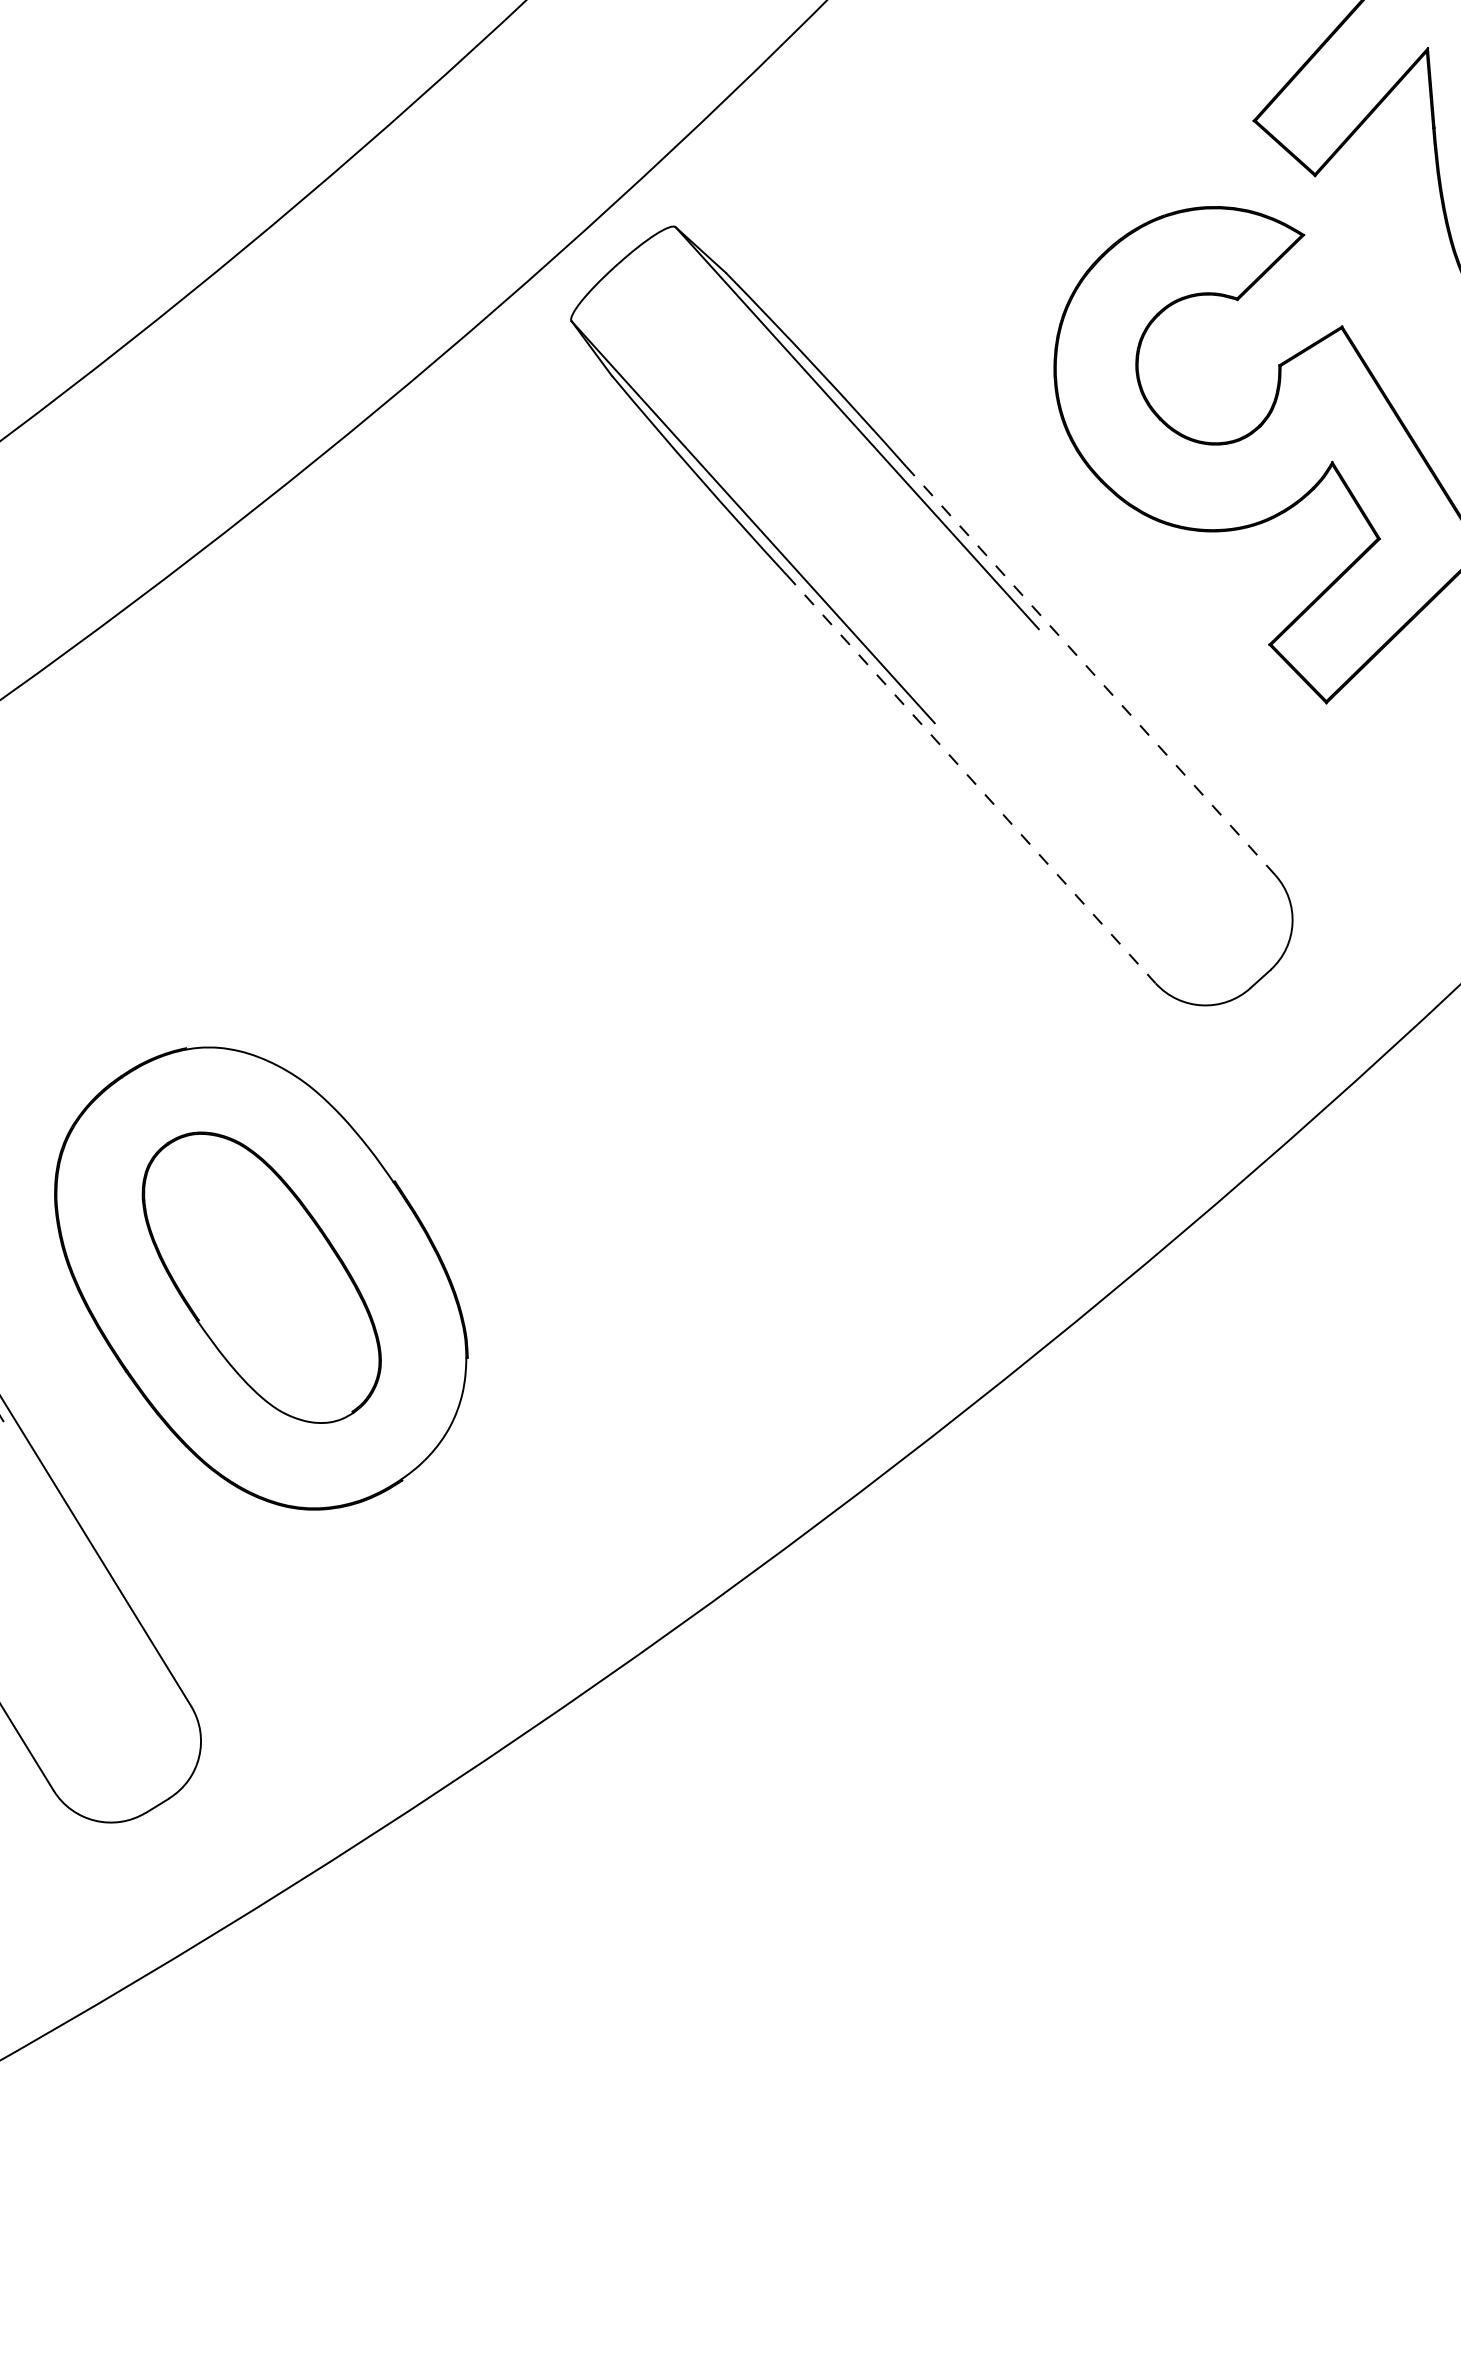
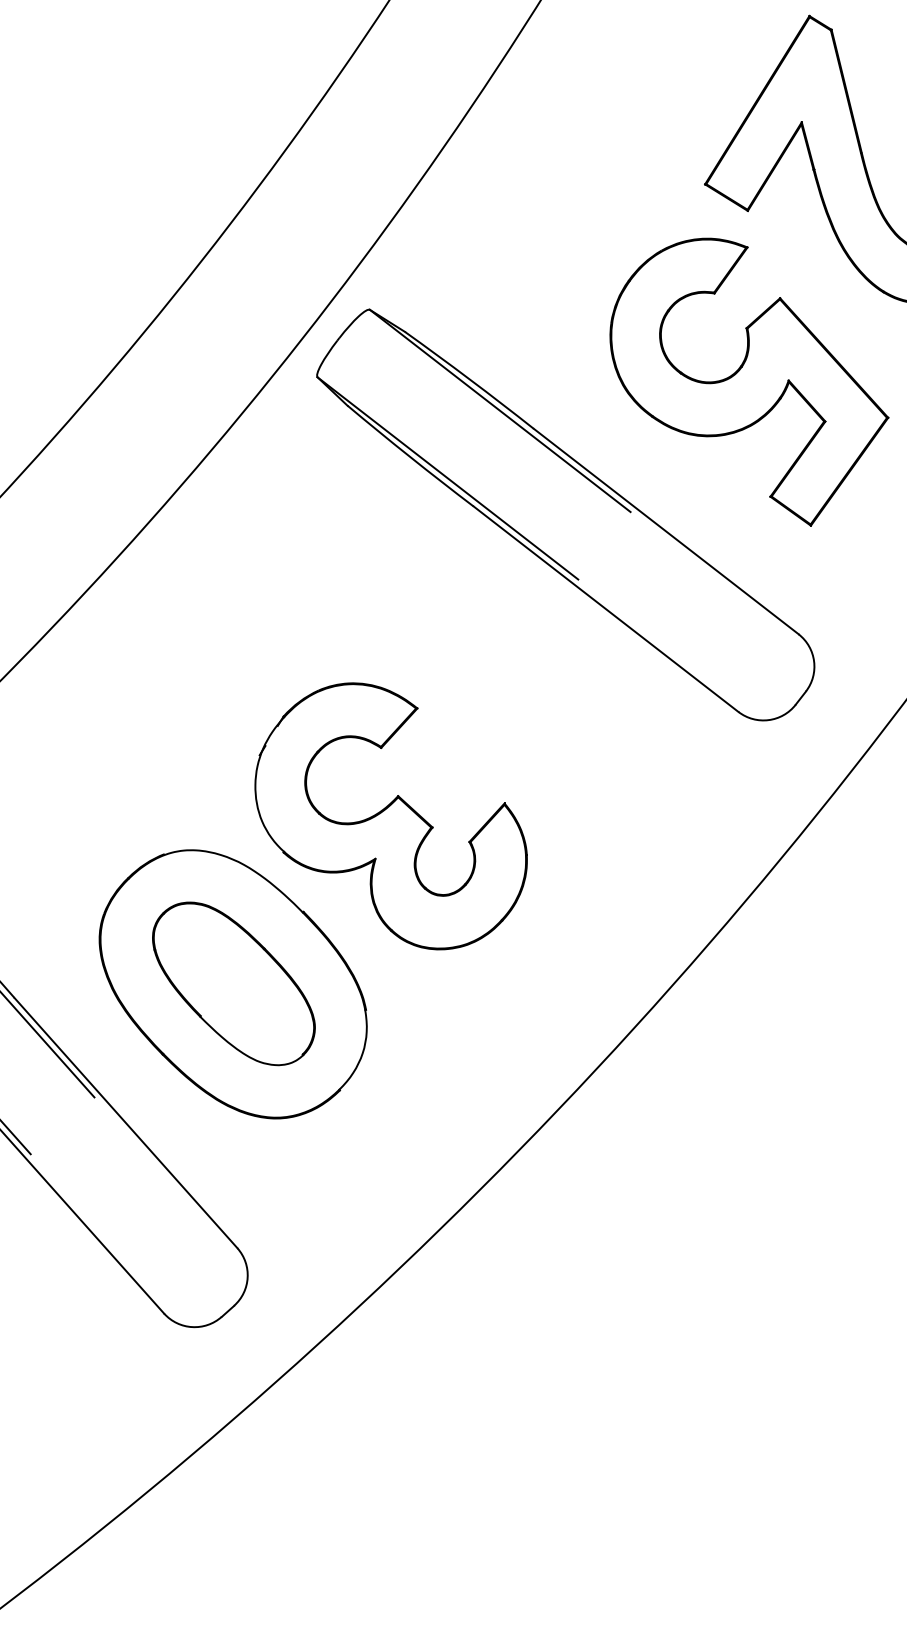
line: (1091, 670) -> (666, 531), dashed -> solid
line: (971, 779) -> (606, 609), dashed -> solid
part: (562, 1052) -> (390, 816), added

